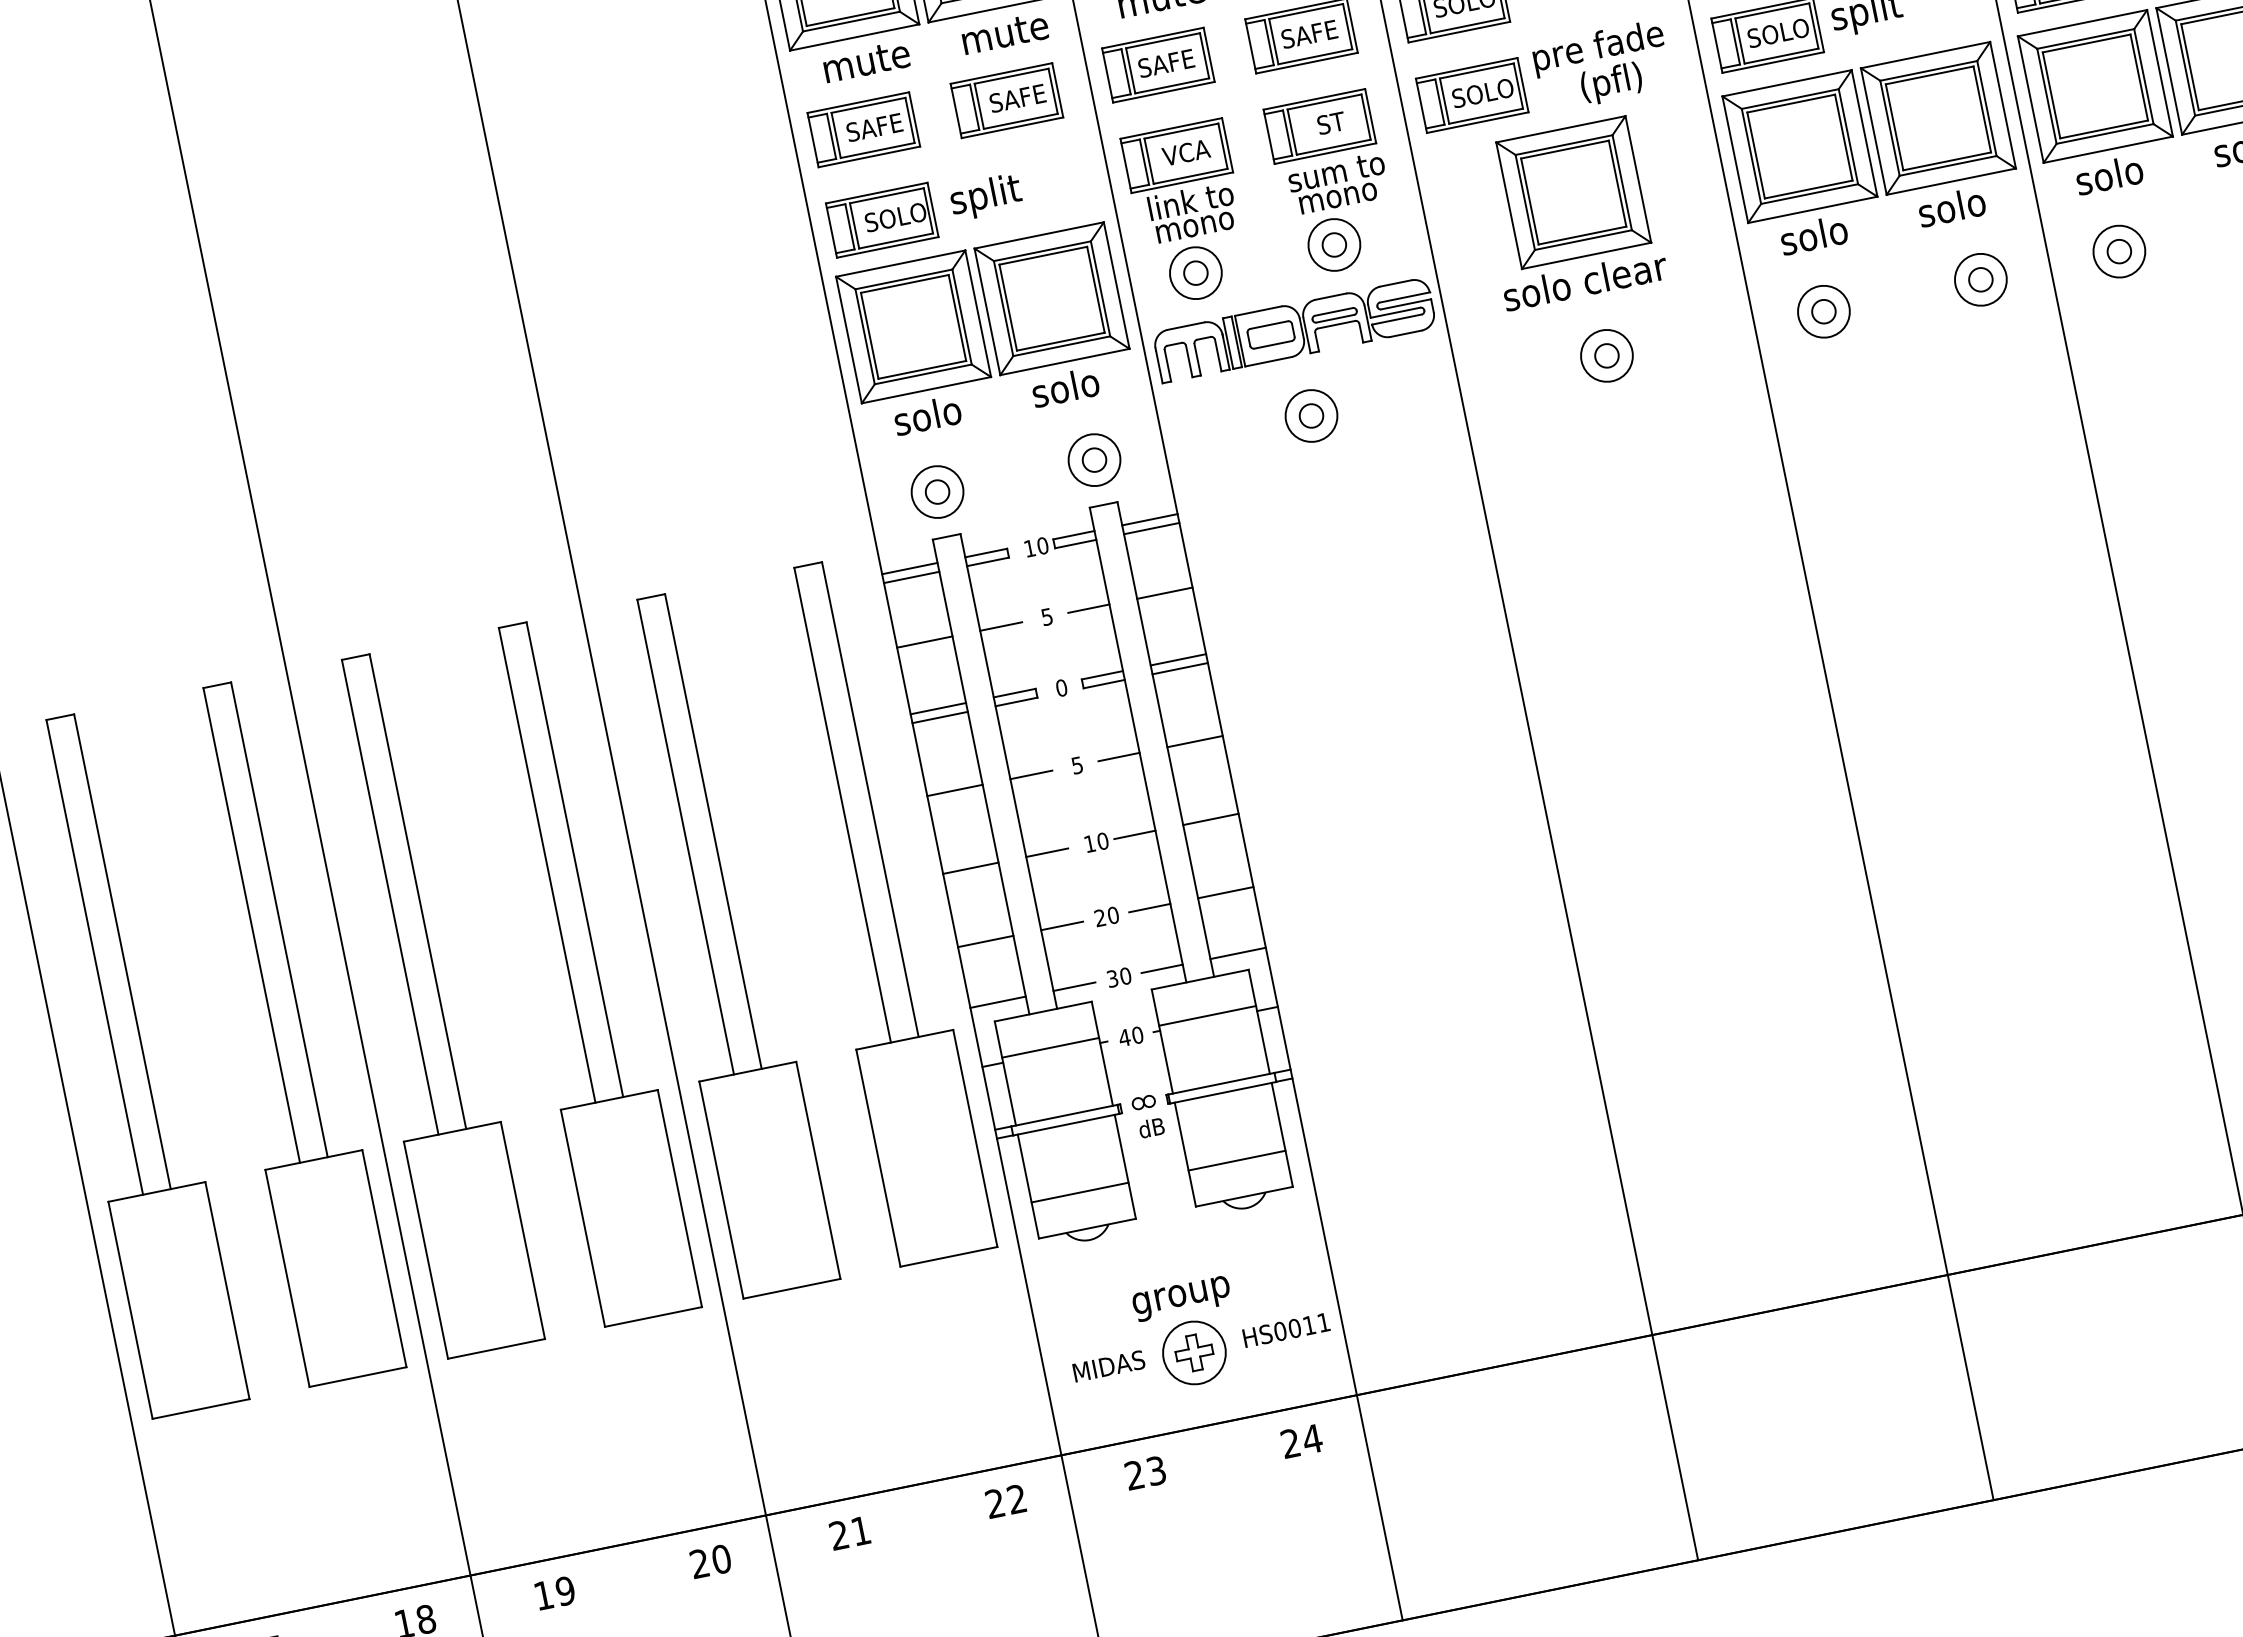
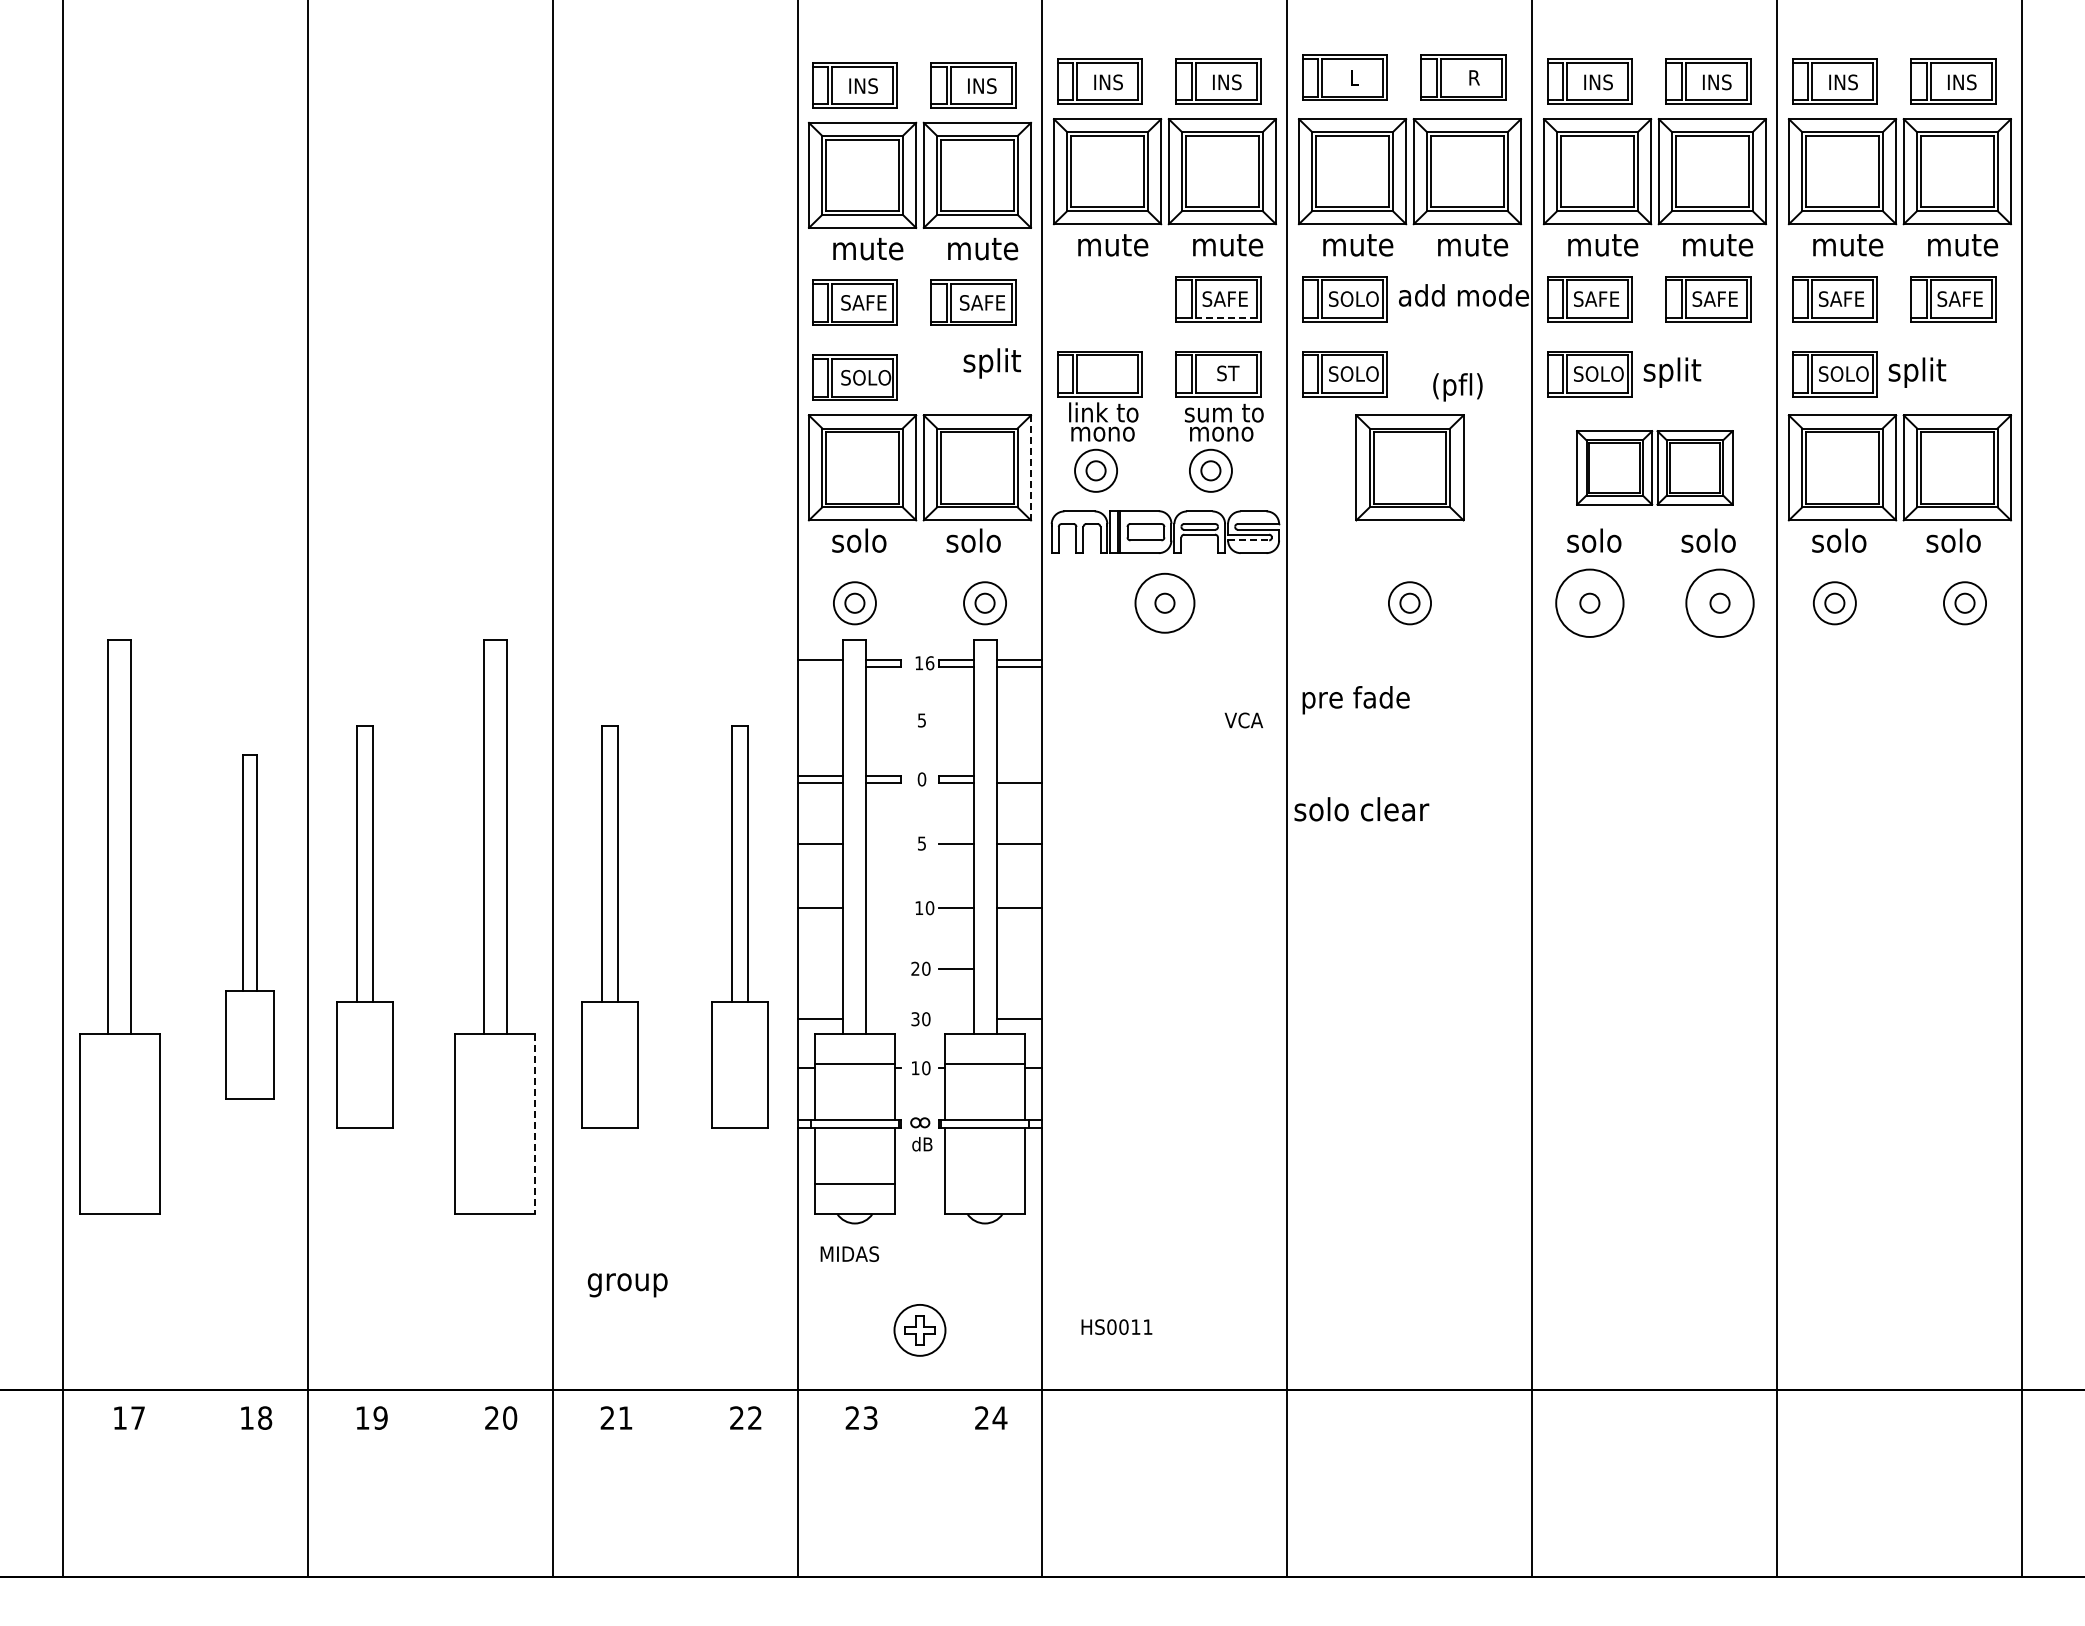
text: (1597, 49) -> (1355, 700), moved
line: (1315, 56) -> (1226, 317), solid -> dashed
part: (1157, 65) -> (1099, 299), removed
part: (1868, 132) -> (1654, 467), size x0.7
text: (1185, 152) -> (1243, 720), moved
text: (985, 197) -> (991, 363), moved
circle: (1980, 280) -> (1719, 603), size x1.6
text: (1584, 281) -> (1361, 809), moved
line: (1117, 286) -> (1031, 468), solid -> dashed
circle: (1823, 312) -> (1589, 603), size x1.6
line: (1396, 319) -> (1248, 540), solid -> dashed
circle: (1310, 416) -> (1164, 603), size x1.4
text: (1043, 544) -> (930, 662), 10 -> 16
line: (911, 577) -> (820, 667), removed
line: (1164, 593) -> (1019, 720), removed
line: (1088, 608) -> (956, 720), removed
line: (1000, 626) -> (883, 720), removed
line: (924, 641) -> (820, 720), removed
line: (1178, 659) -> (1019, 775), removed
line: (1030, 774) -> (883, 843), removed
line: (1046, 853) -> (883, 908), removed
line: (1225, 892) -> (1019, 968), removed
part: (877, 910) -> (739, 926), size x0.7
line: (1061, 925) -> (883, 968), removed
line: (985, 940) -> (820, 968), removed
part: (720, 942) -> (609, 926), size x0.7
line: (1162, 969) -> (956, 1019), removed
line: (1074, 987) -> (883, 1019), removed
part: (425, 1002) -> (364, 926), size x0.7
part: (286, 1030) -> (249, 926), size x0.6
text: (1124, 1038) -> (915, 1068), 40 -> 10
line: (1236, 1161) -> (984, 1184), removed
line: (680, 1199) -> (535, 1124), solid -> dashed
text: (1181, 1299) -> (627, 1285), moved
text: (1285, 1329) -> (1116, 1326), moved
text: (1108, 1365) -> (849, 1253), moved

